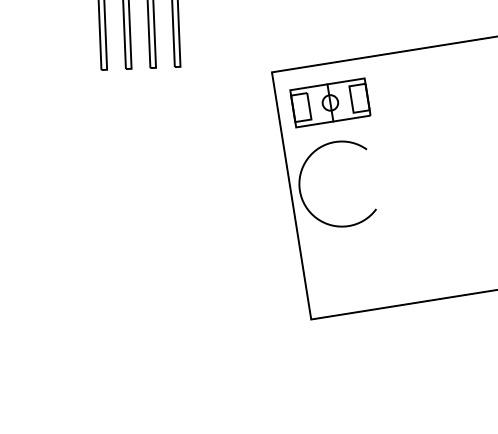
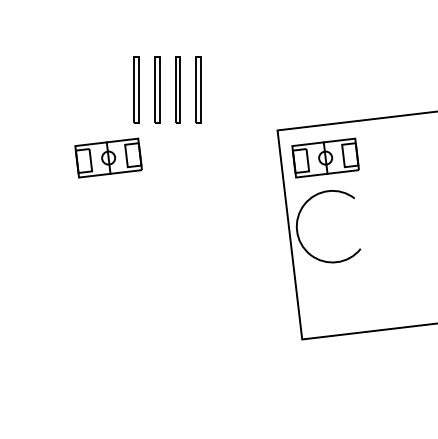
part: (72, 112) -> (108, 157), added

